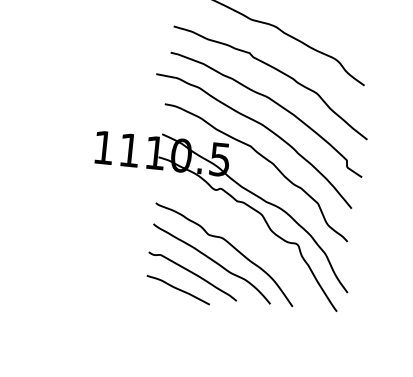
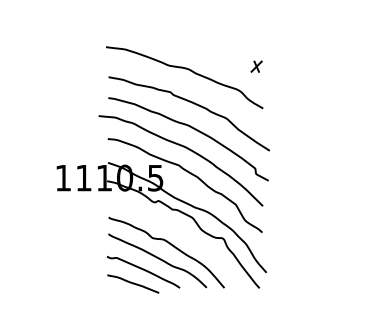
part: (361, 31) -> (256, 66), added

